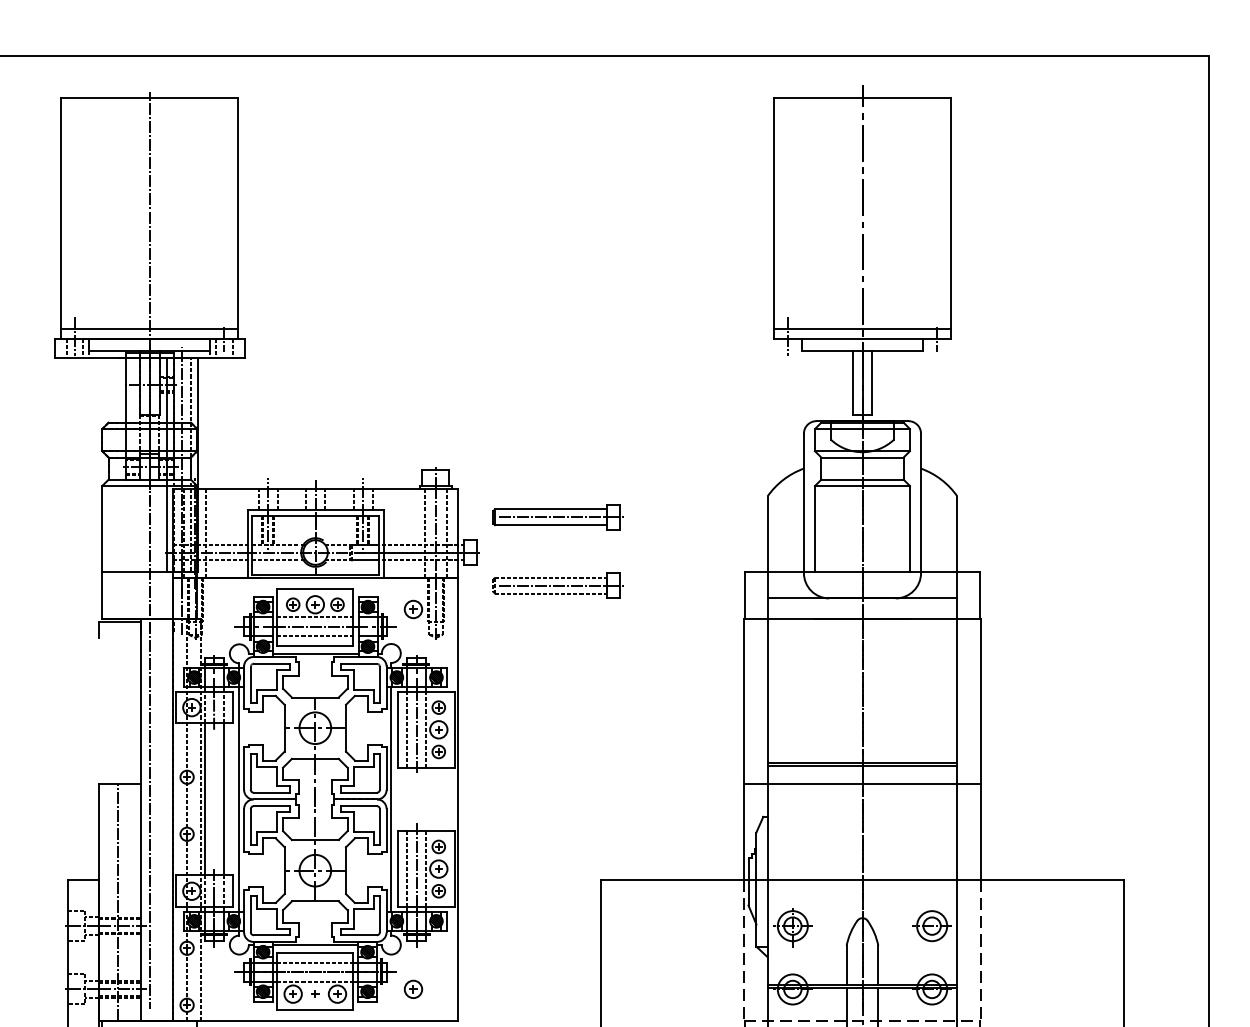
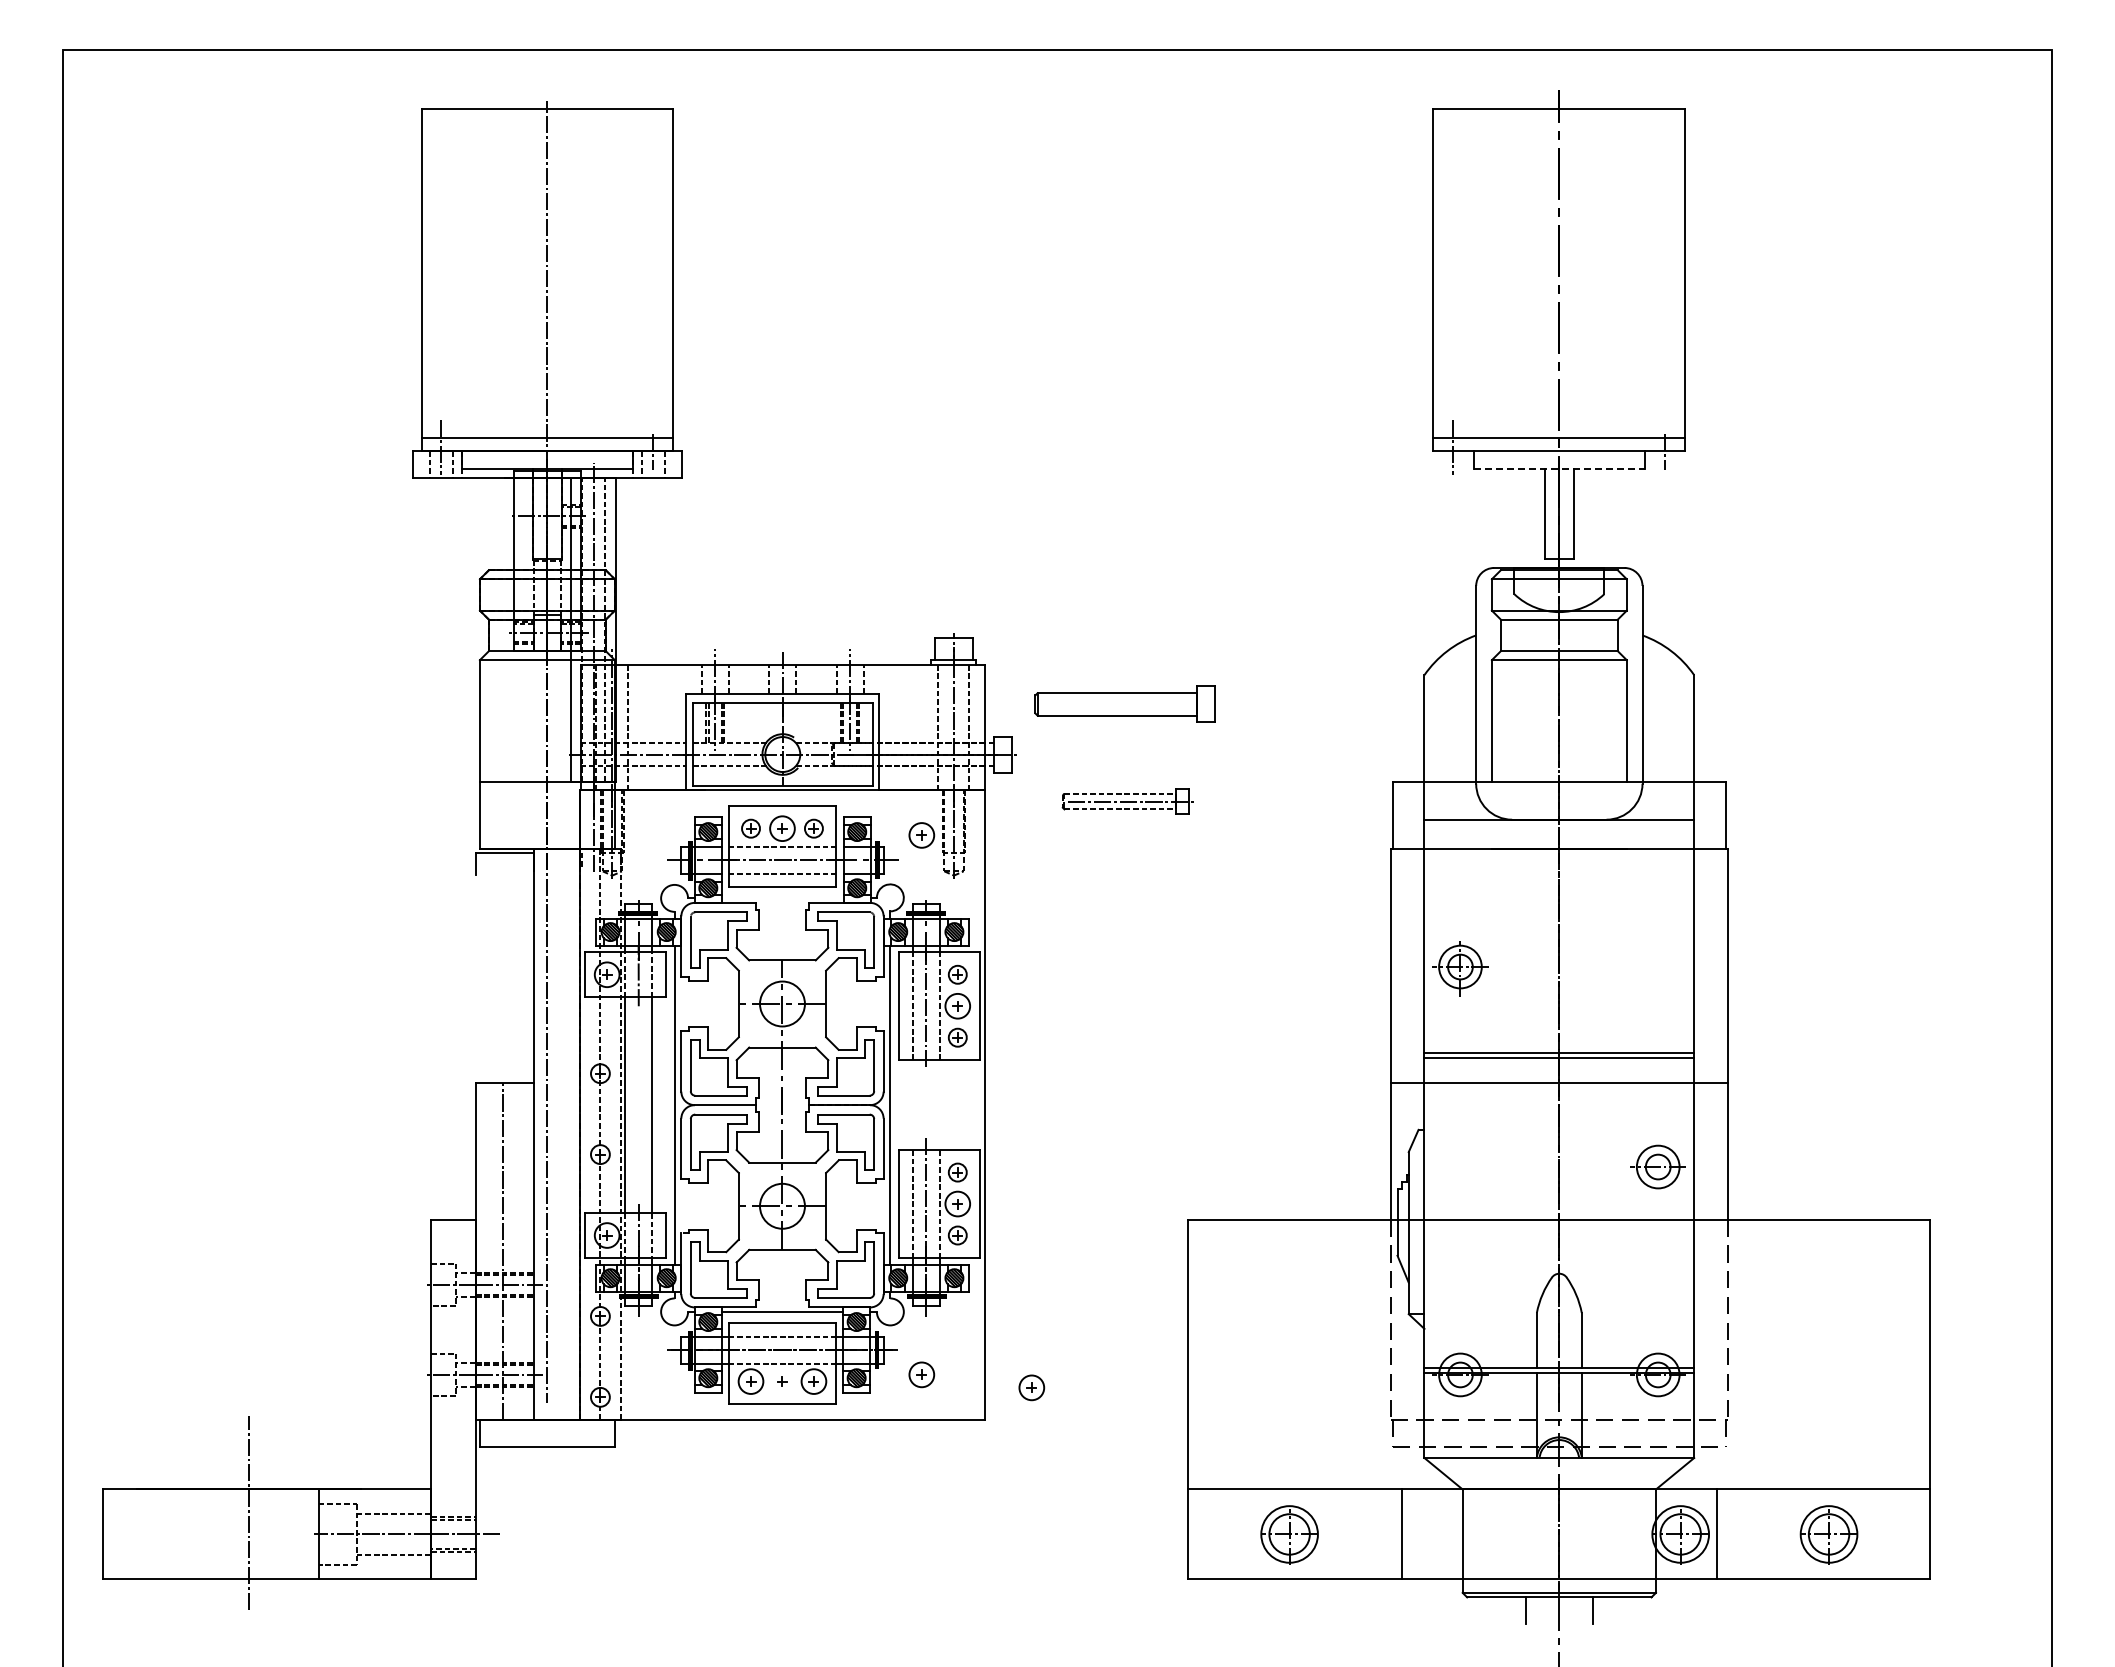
line: (862, 351) -> (1559, 469), solid -> dashed
line: (562, 517) -> (1133, 704), removed
part: (557, 585) -> (1126, 801), size x0.7
line: (315, 653) -> (782, 898), removed
part: (931, 925) -> (1657, 1166), moved
part: (792, 927) -> (1460, 968), moved
part: (490, 998) -> (1031, 1387), added

